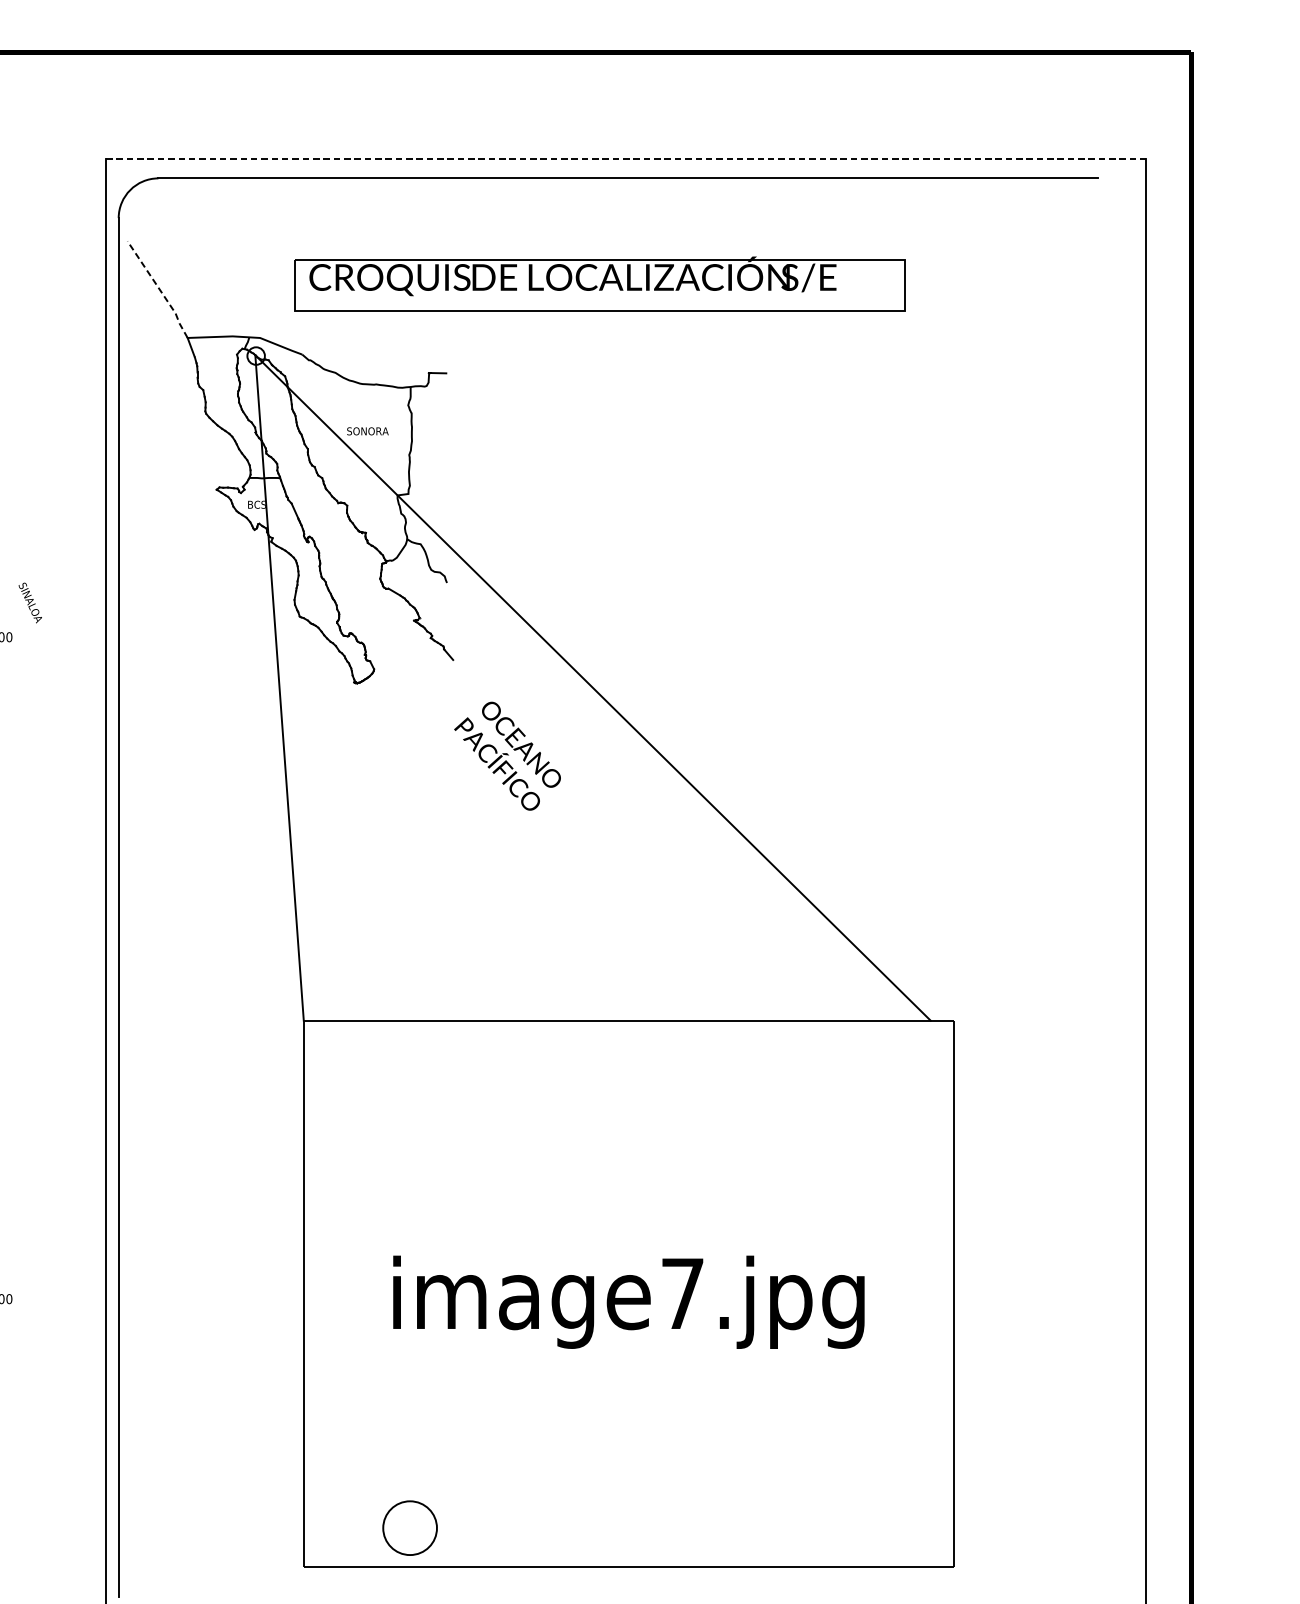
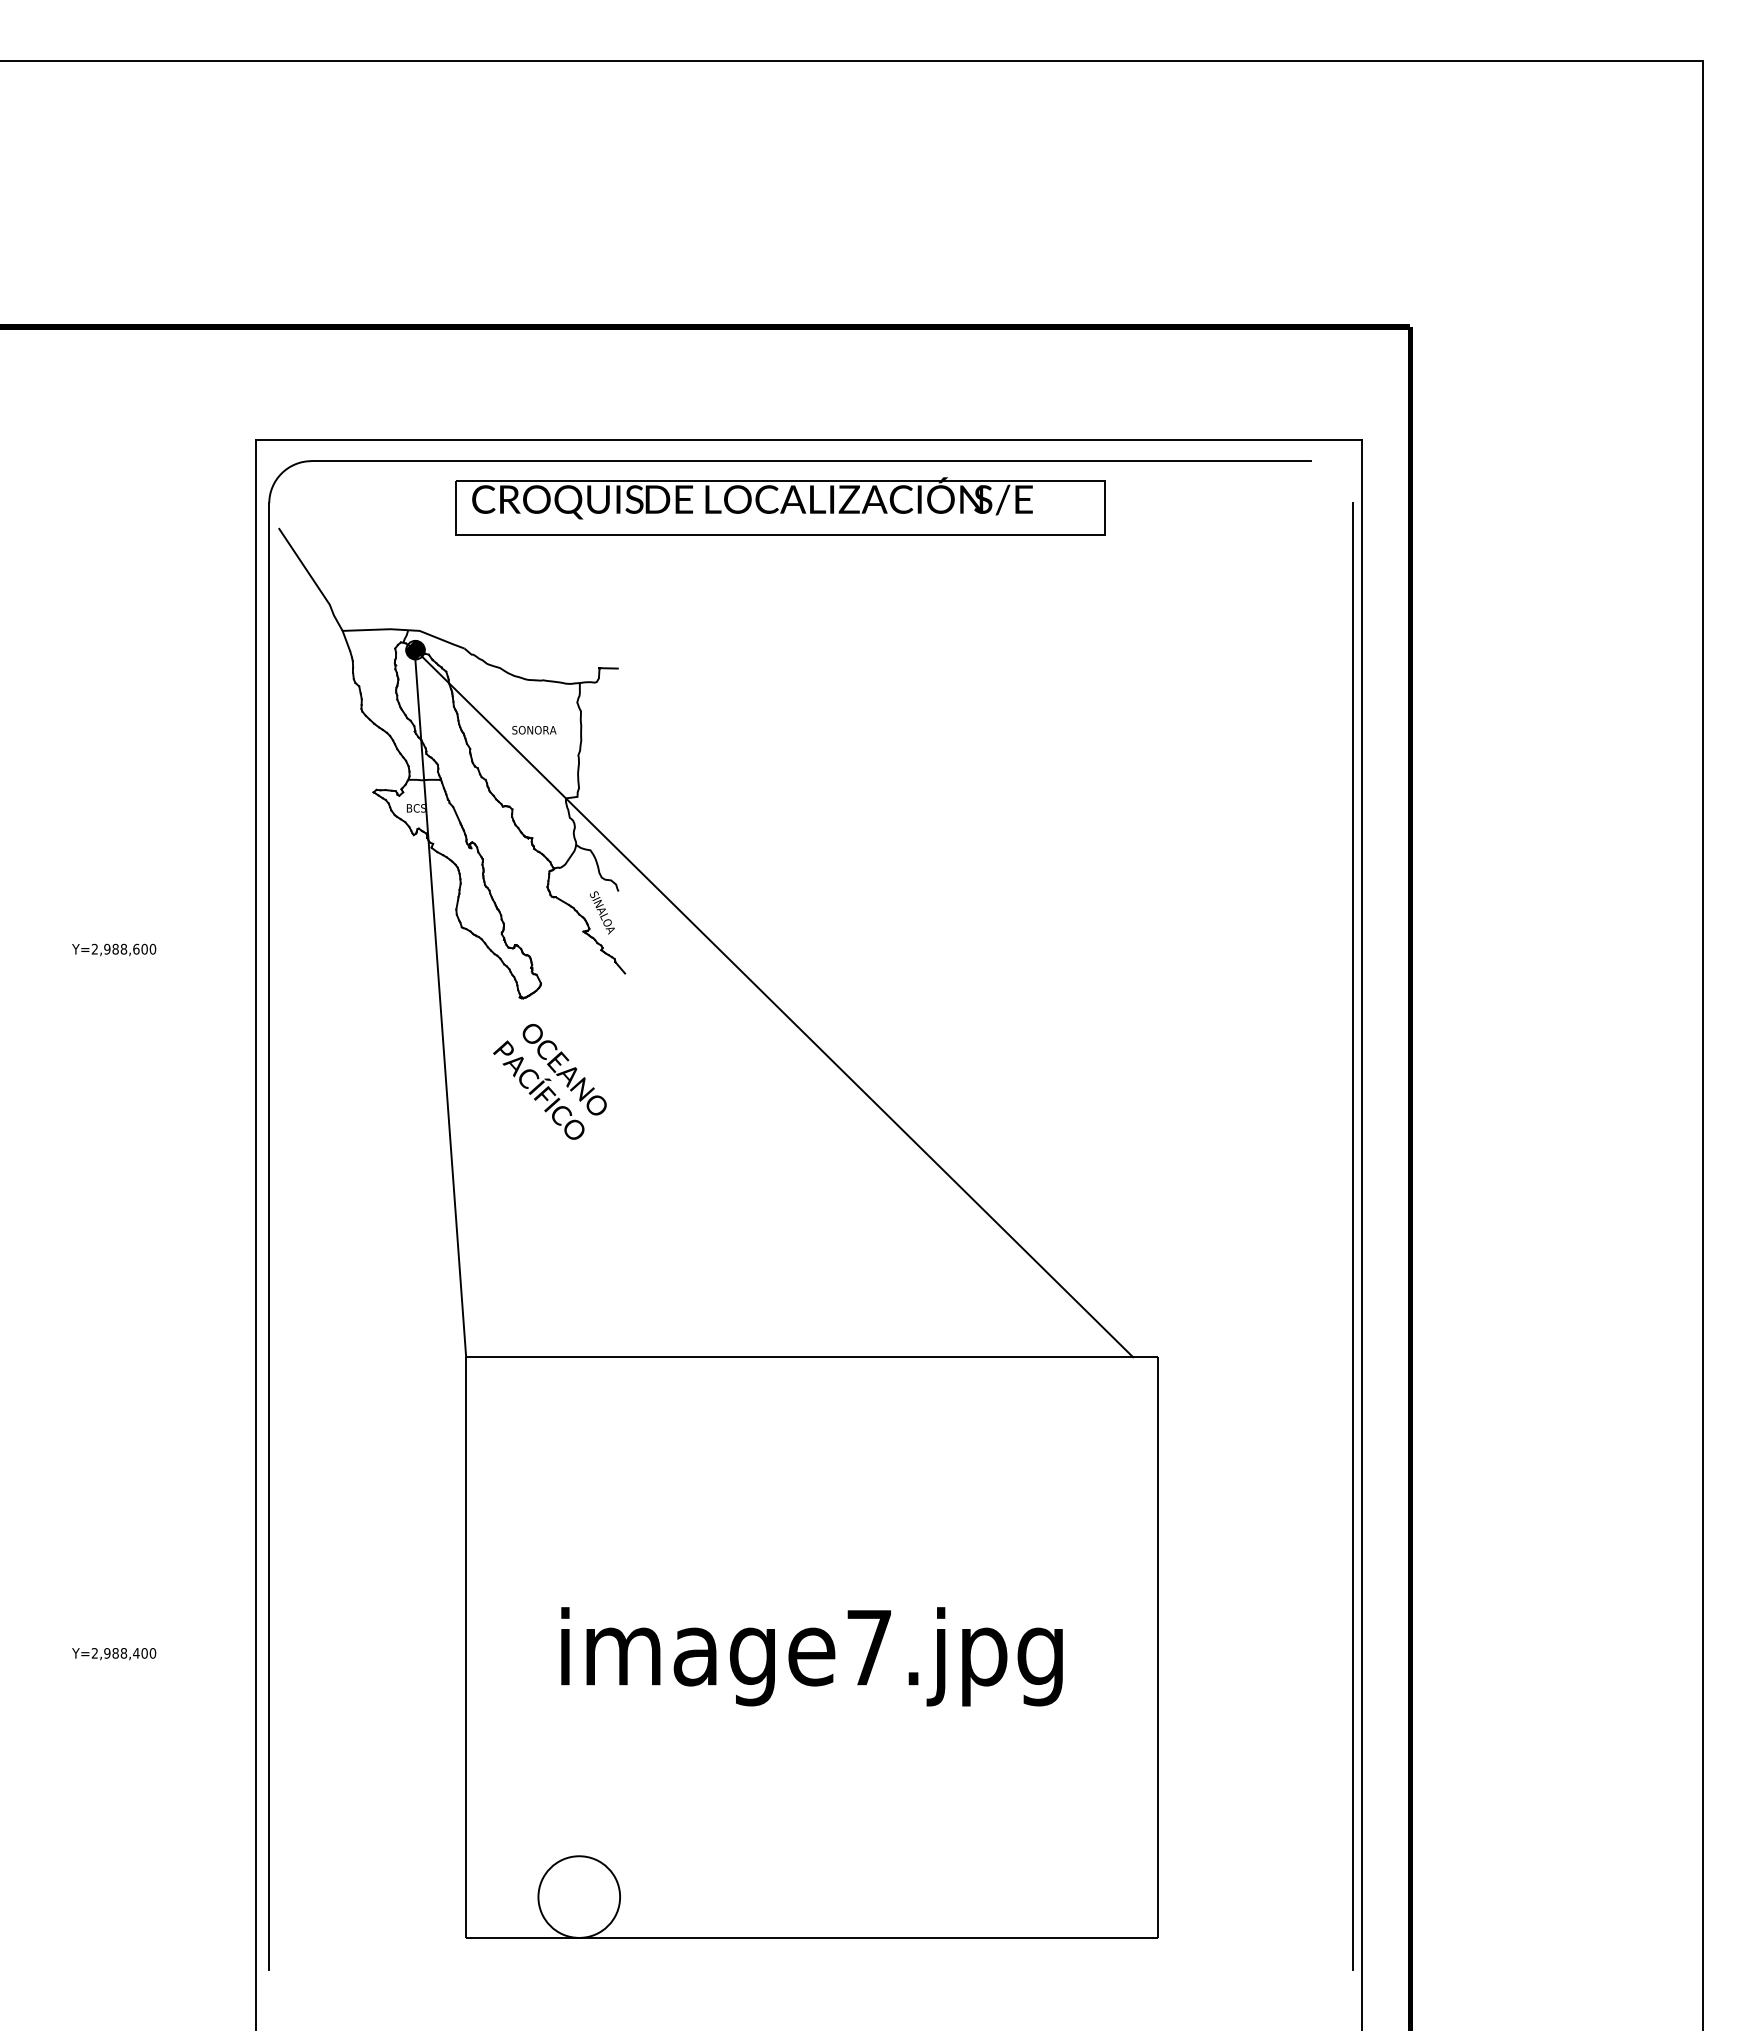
line: (626, 158) -> (809, 440), dashed -> solid
part: (599, 284) -> (780, 506), moved
line: (159, 289) -> (312, 579), dashed -> solid
hatch: (256, 355) -> (415, 649), added
text: (30, 602) -> (602, 912), moved
text: (507, 755) -> (549, 1081), moved
line: (1136, 907) -> (1352, 1236), added
circle: (410, 1527) -> (579, 1896), size x1.43

